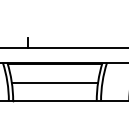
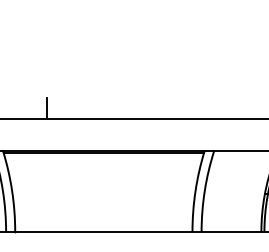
line: (54, 83) -> (102, 194), removed

